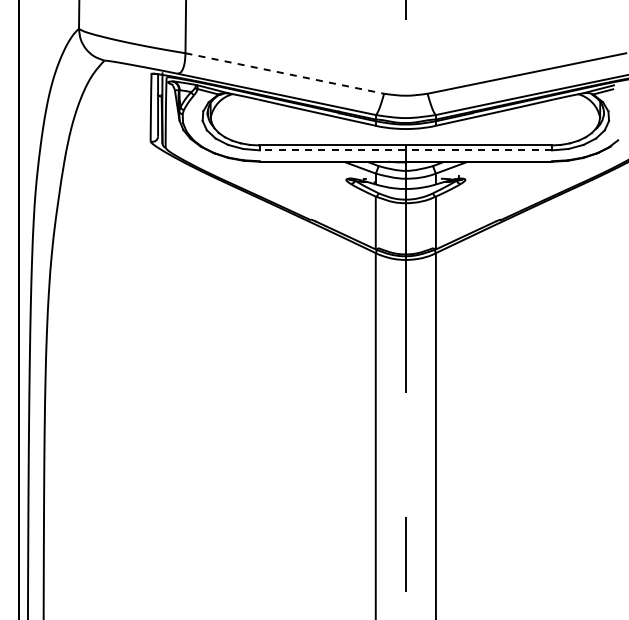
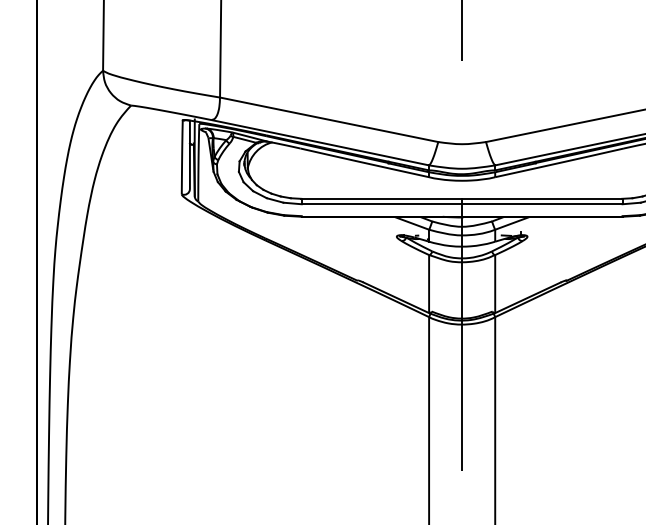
line: (285, 73) -> (329, 119), dashed -> solid
line: (405, 150) -> (461, 204), dashed -> solid

